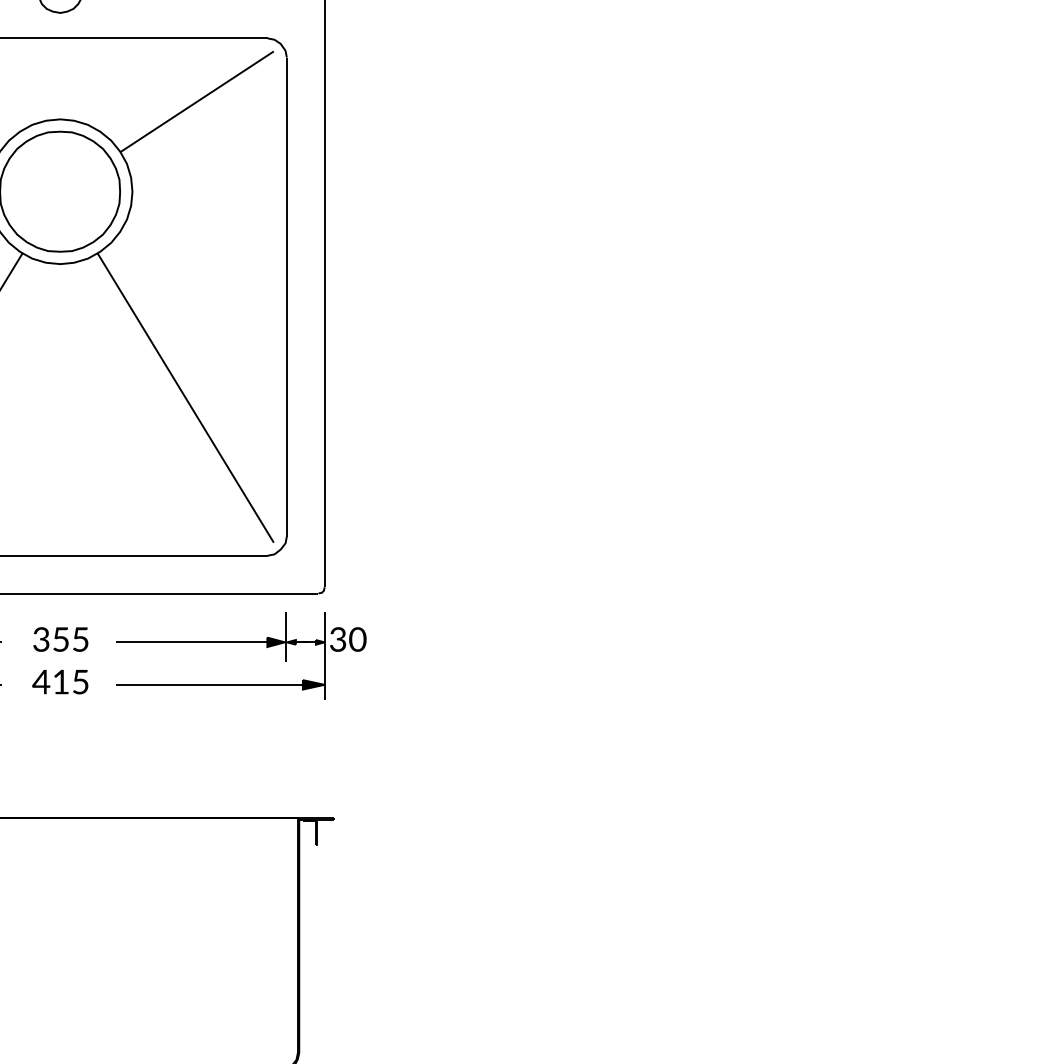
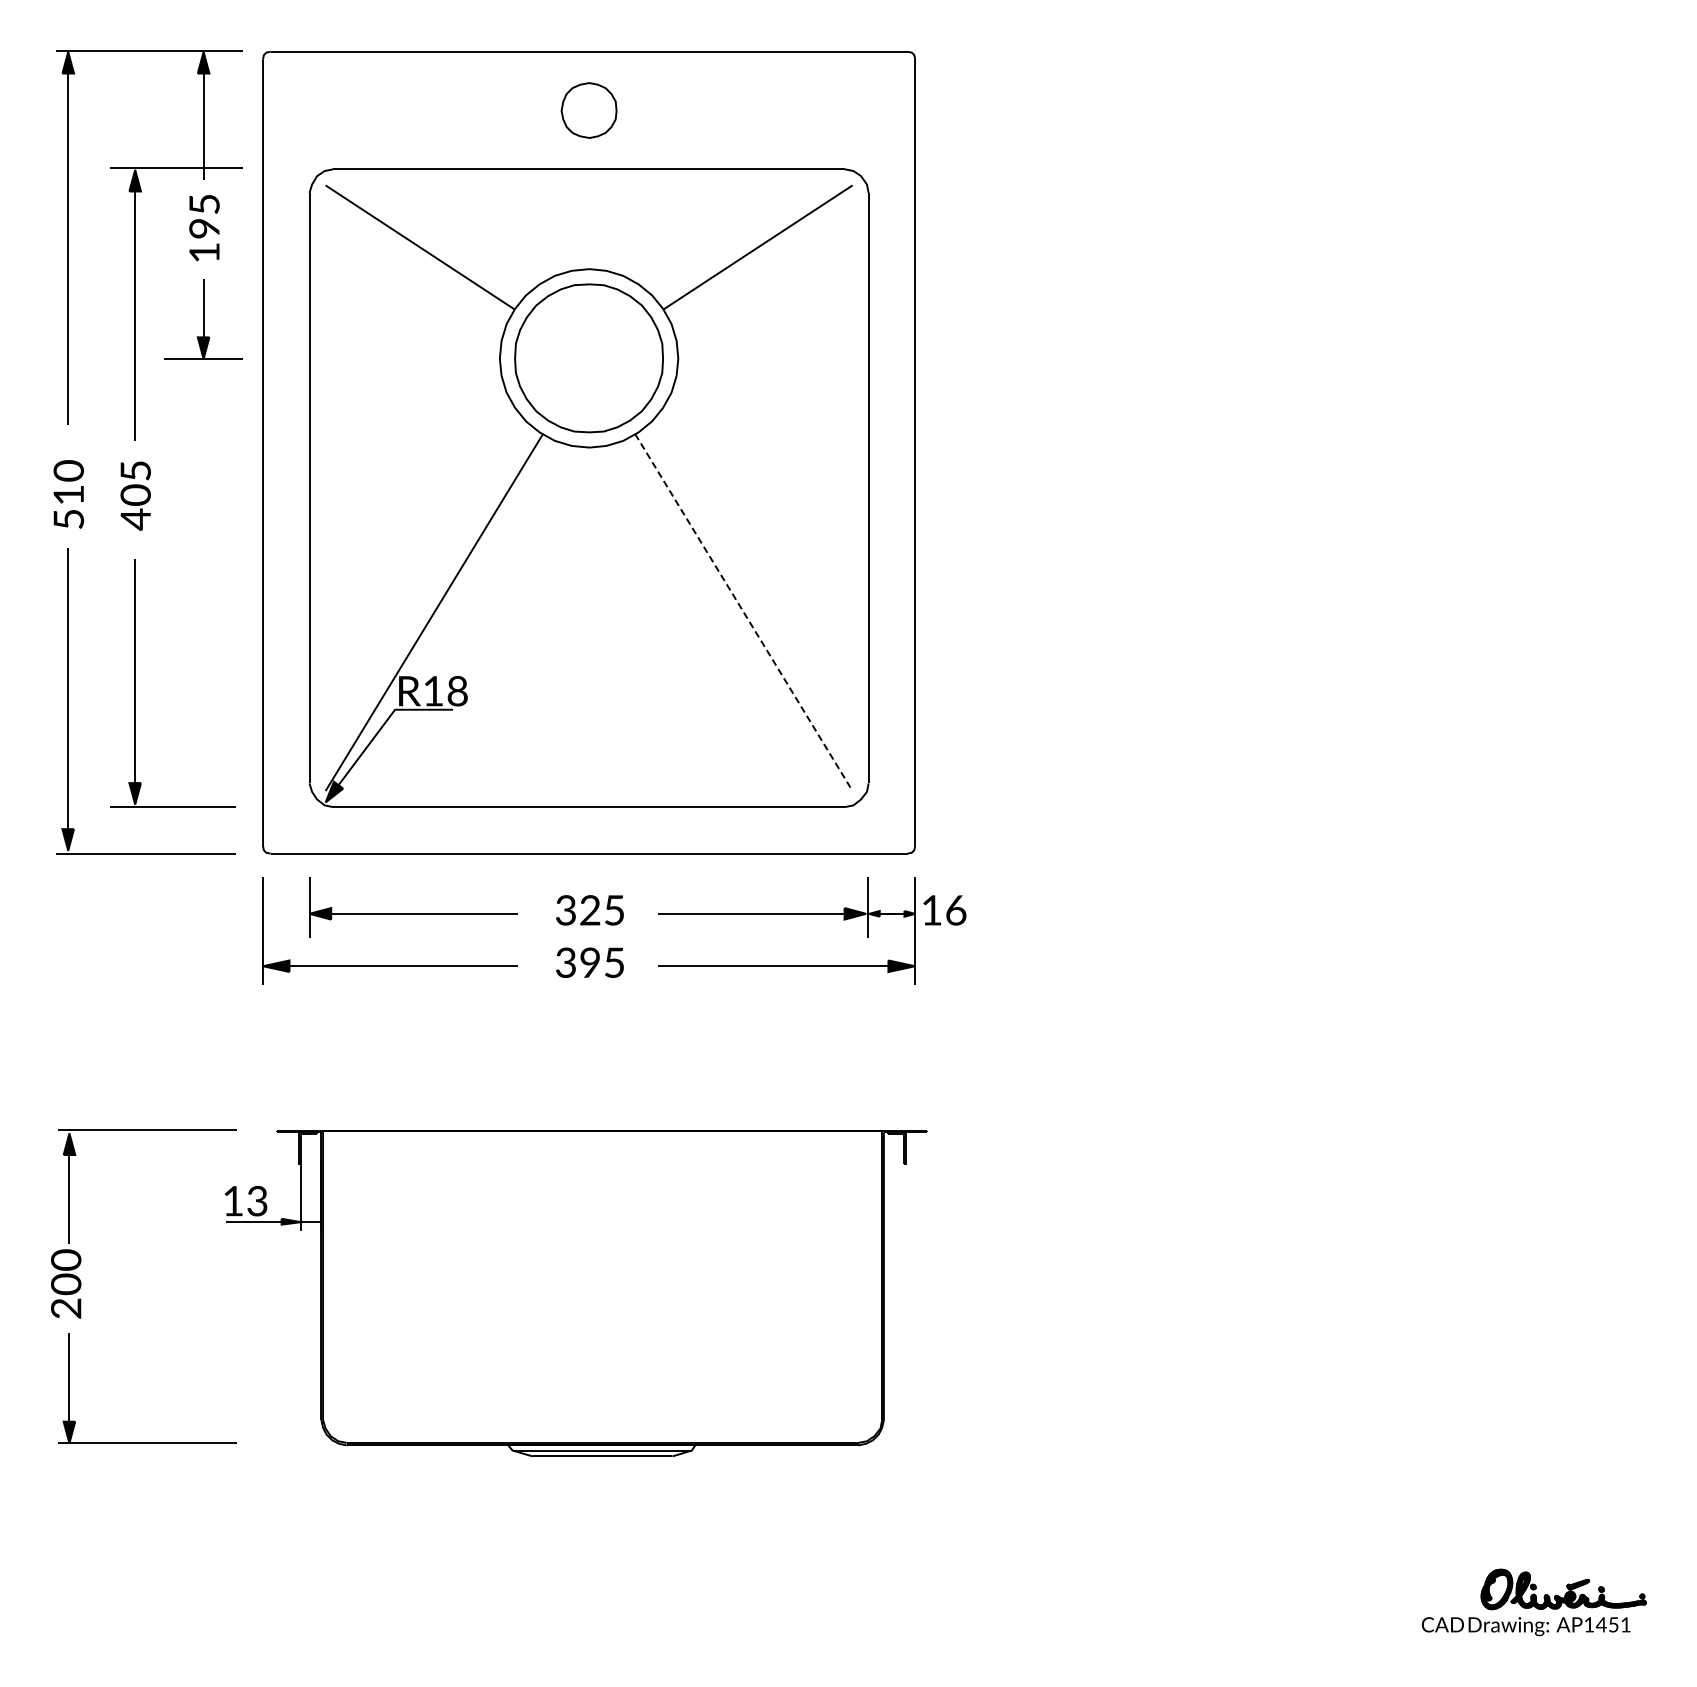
line: (185, 397) -> (743, 612), solid -> dashed
text: (61, 639) -> (590, 910), 355 -> 325
text: (347, 639) -> (943, 910), 30 -> 16
text: (49, 681) -> (576, 962), 415 -> 395

